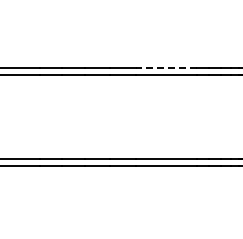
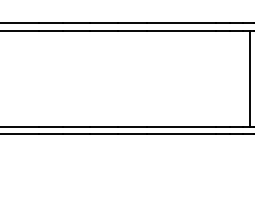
line: (166, 67) -> (181, 22), dashed -> solid
line: (226, 116) -> (249, 78), added

